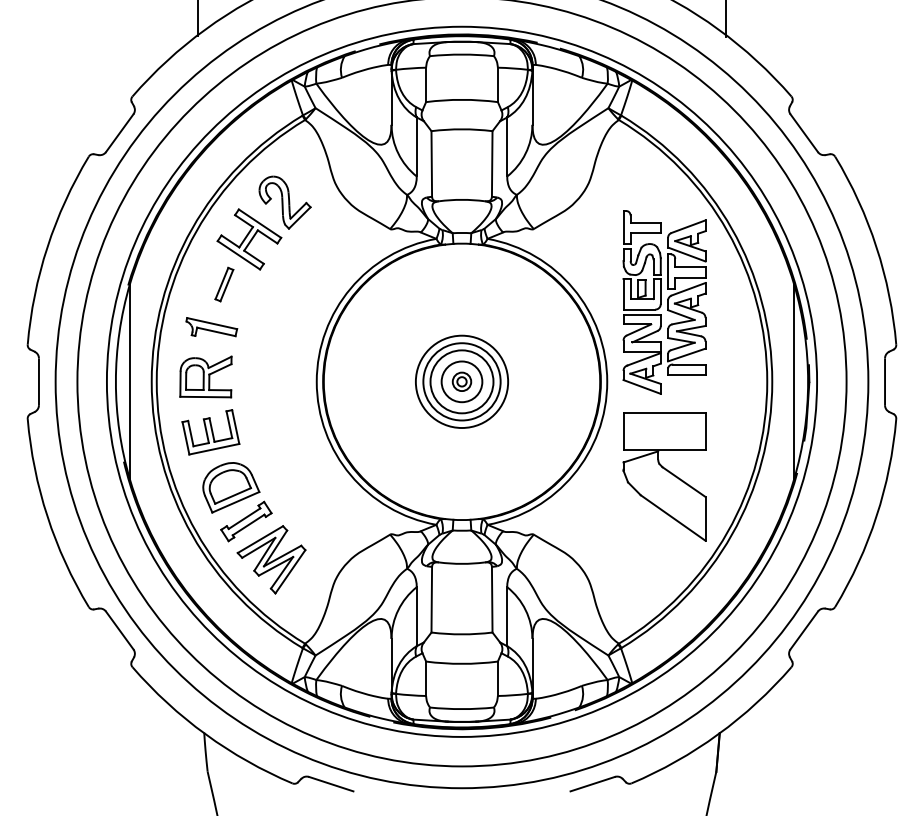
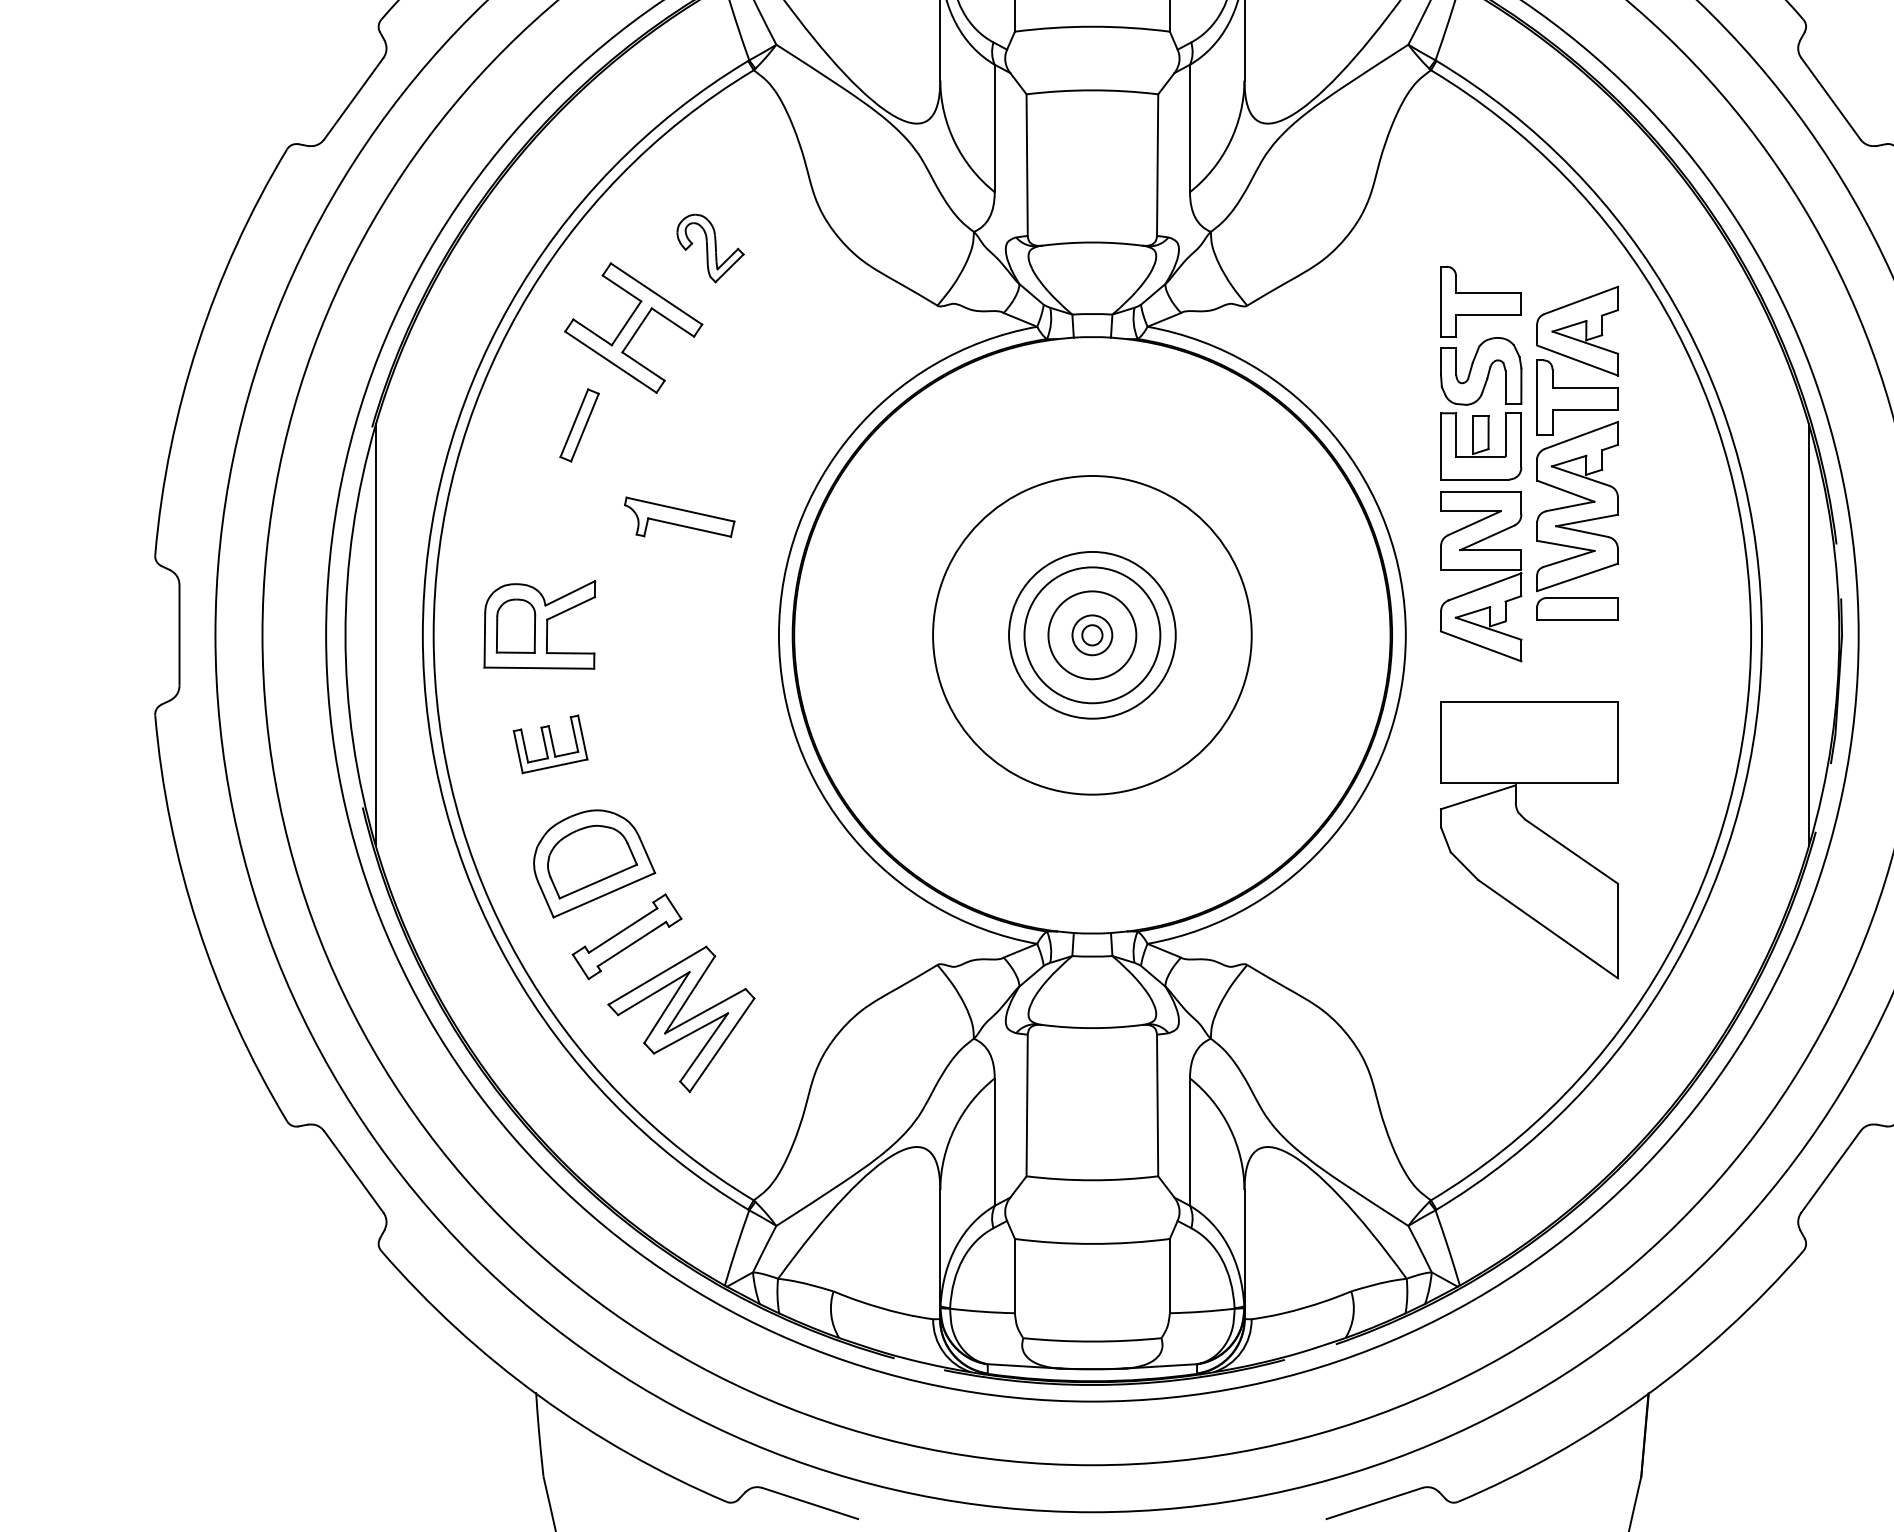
part: (284, 202) -> (709, 248), size x0.6
part: (211, 327) -> (679, 518), moved
circle: (461, 381) -> (1091, 634), size x1.6
part: (210, 432) -> (549, 744), size x0.6

